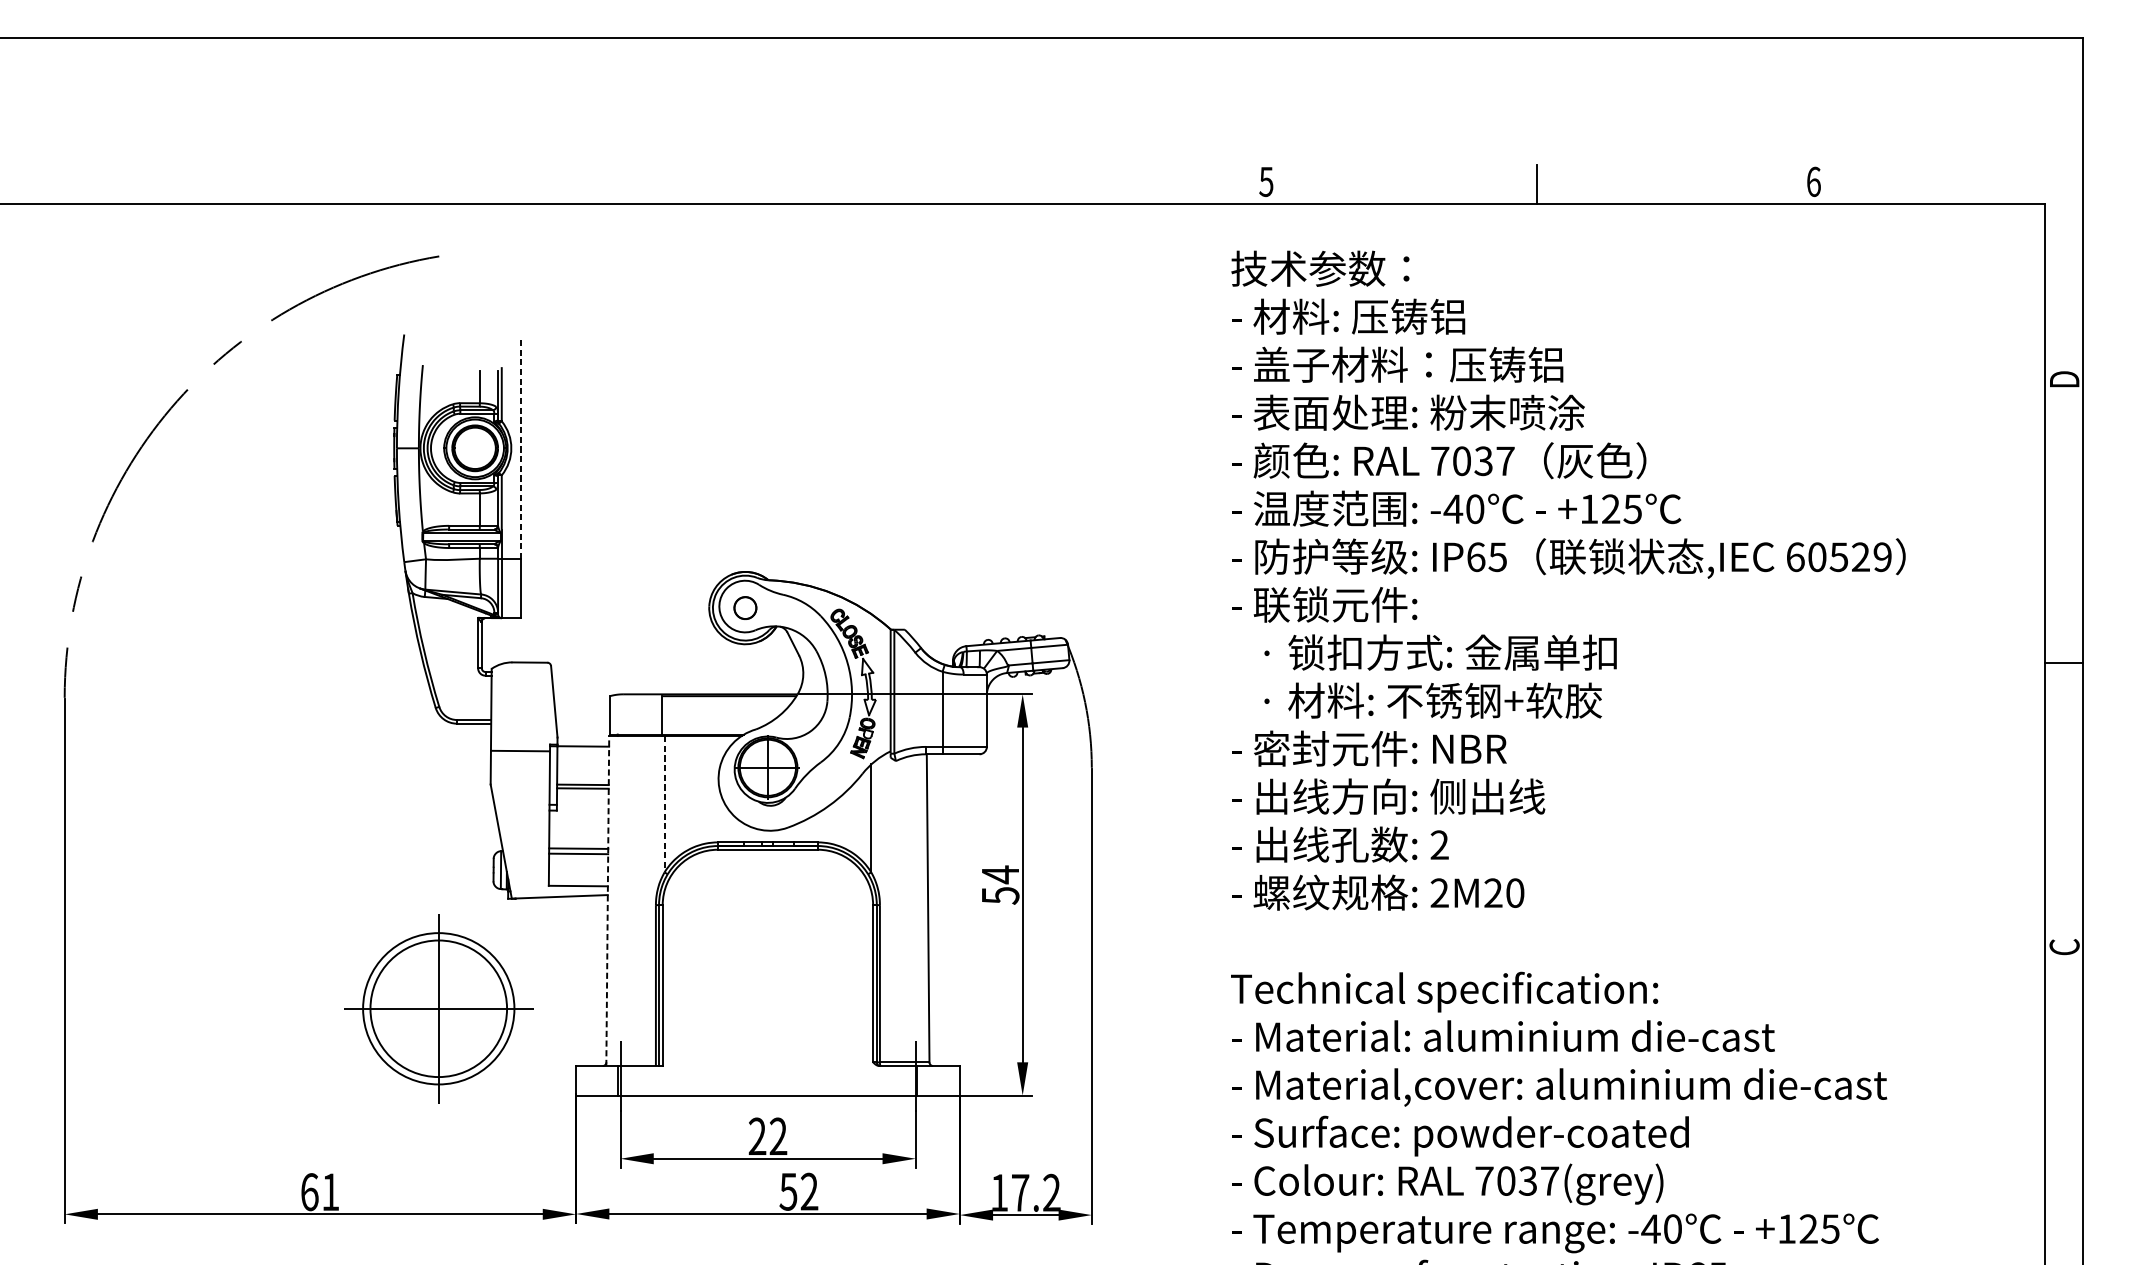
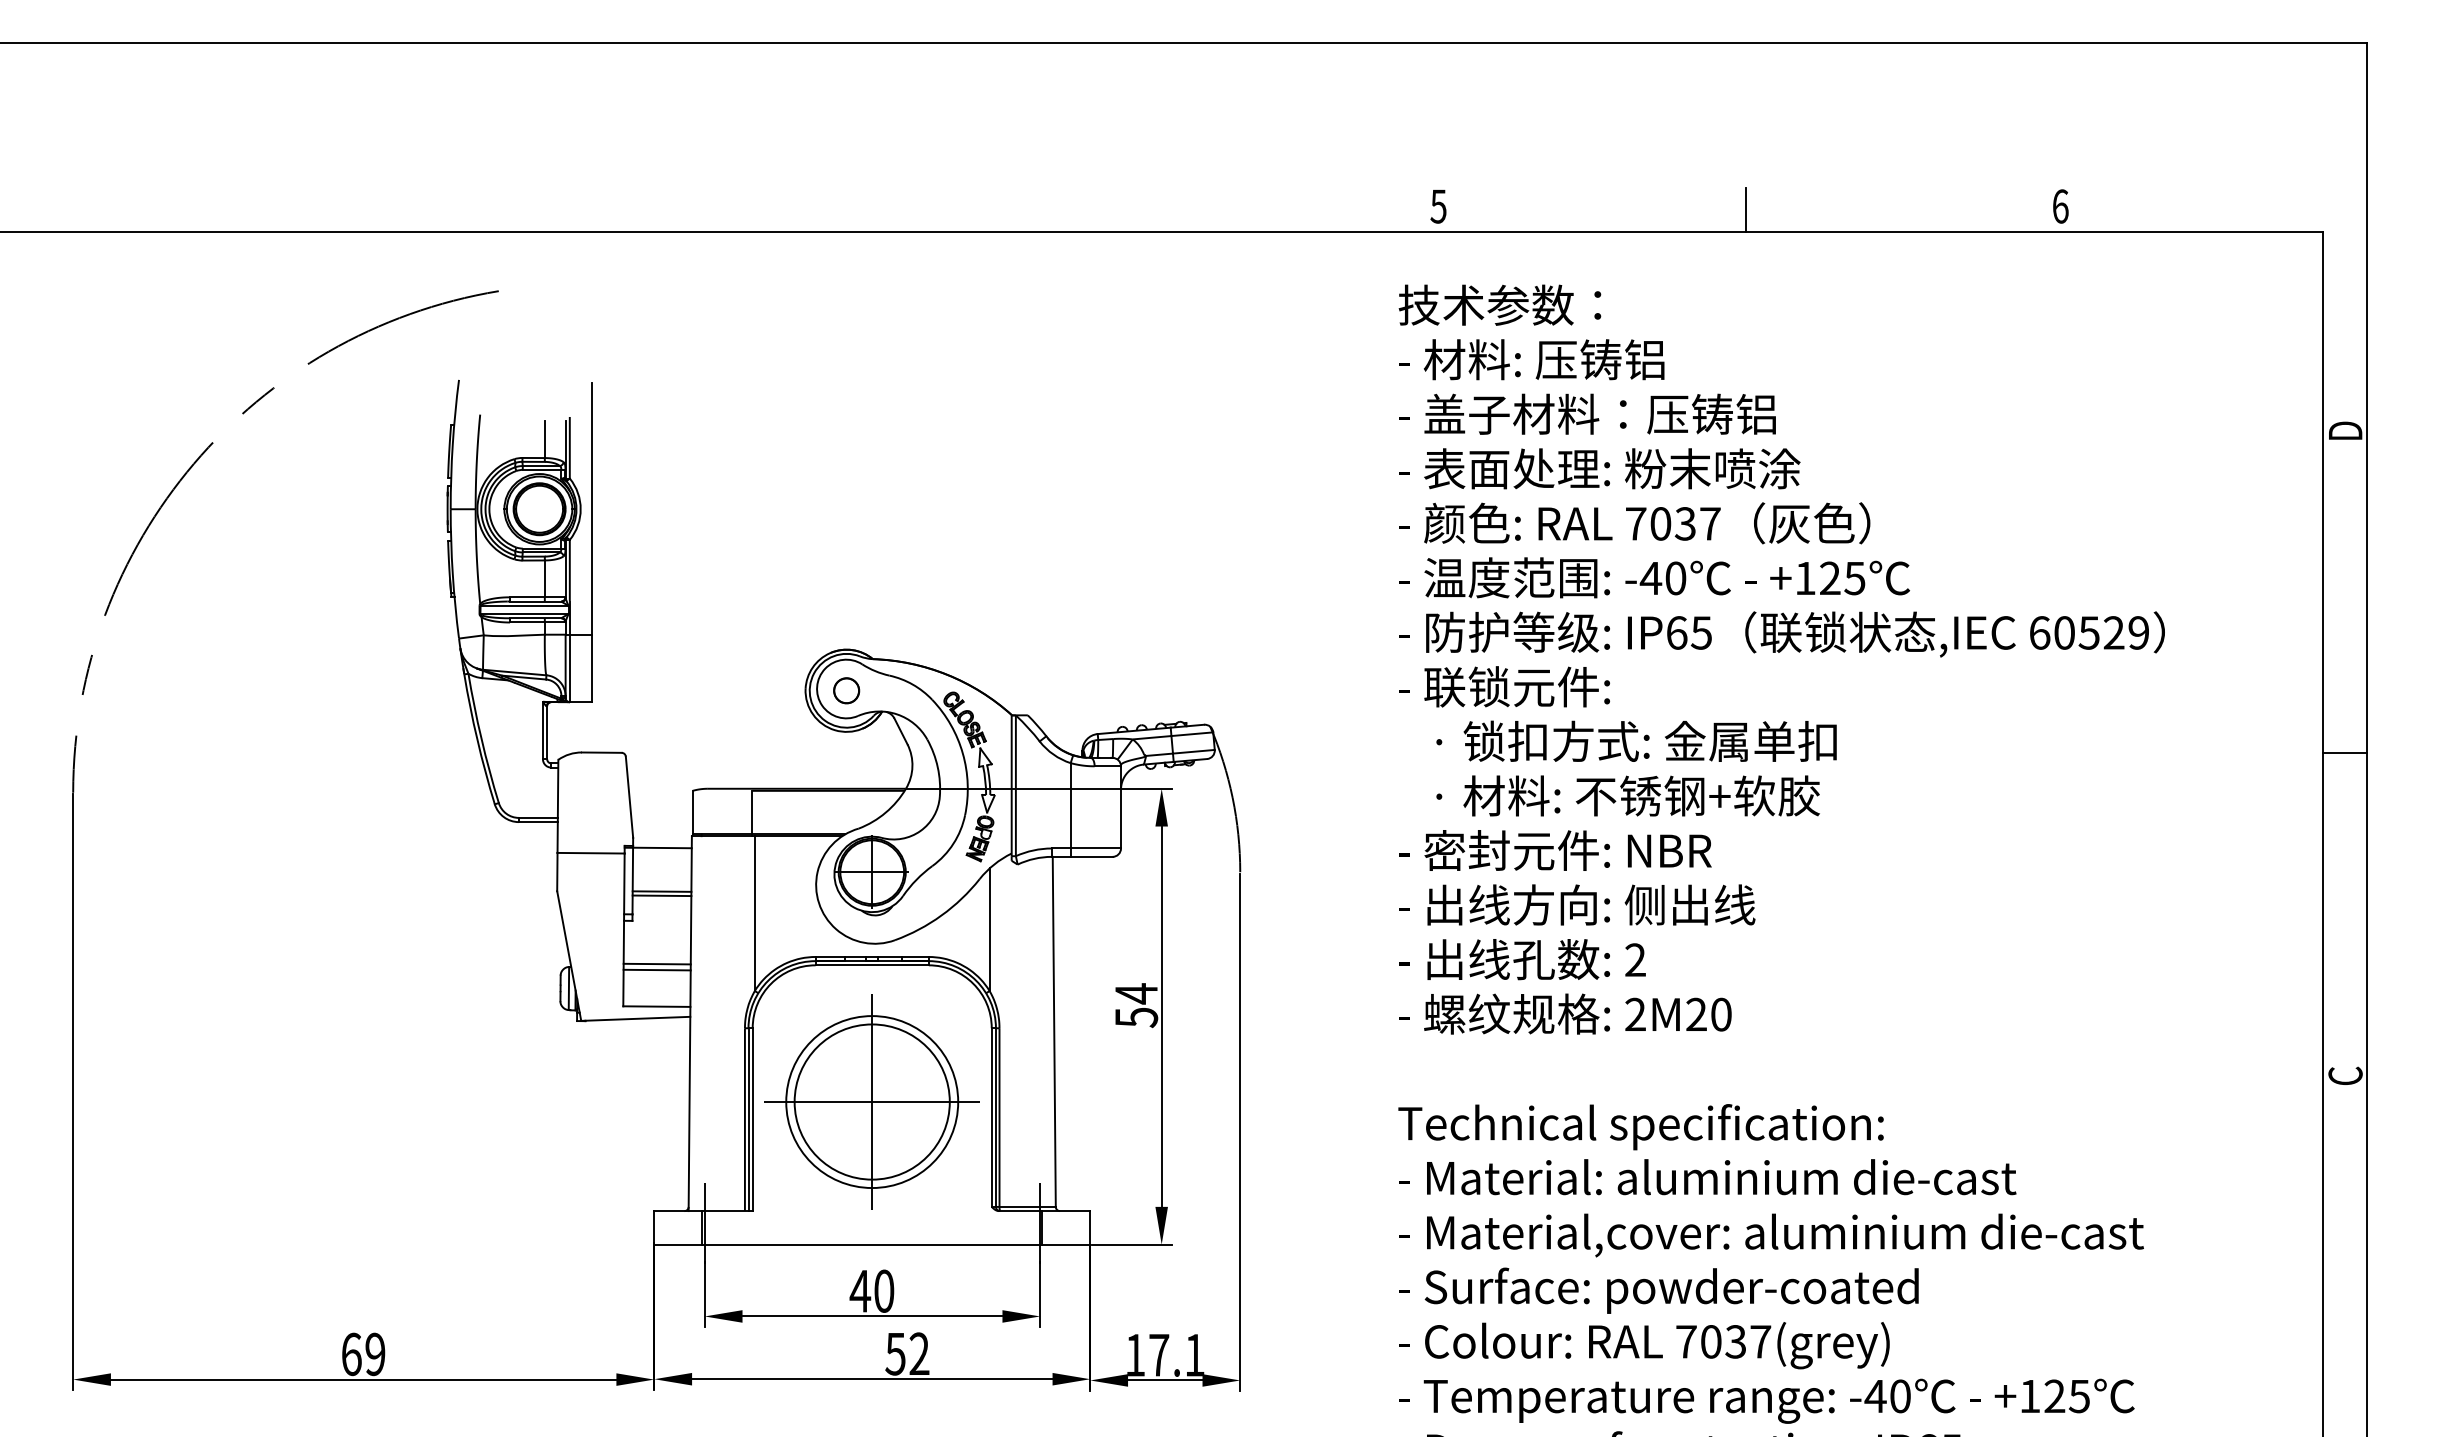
line: (520, 448) -> (591, 509), dashed -> solid
line: (664, 804) -> (754, 914), dashed -> solid
line: (607, 900) -> (690, 1023), dashed -> solid
part: (438, 1008) -> (871, 1101), moved
text: (767, 1135) -> (871, 1290), 22 -> 40
text: (330, 1192) -> (375, 1354), 61 -> 69
text: (1051, 1192) -> (1194, 1354), 17.2 -> 17.1

